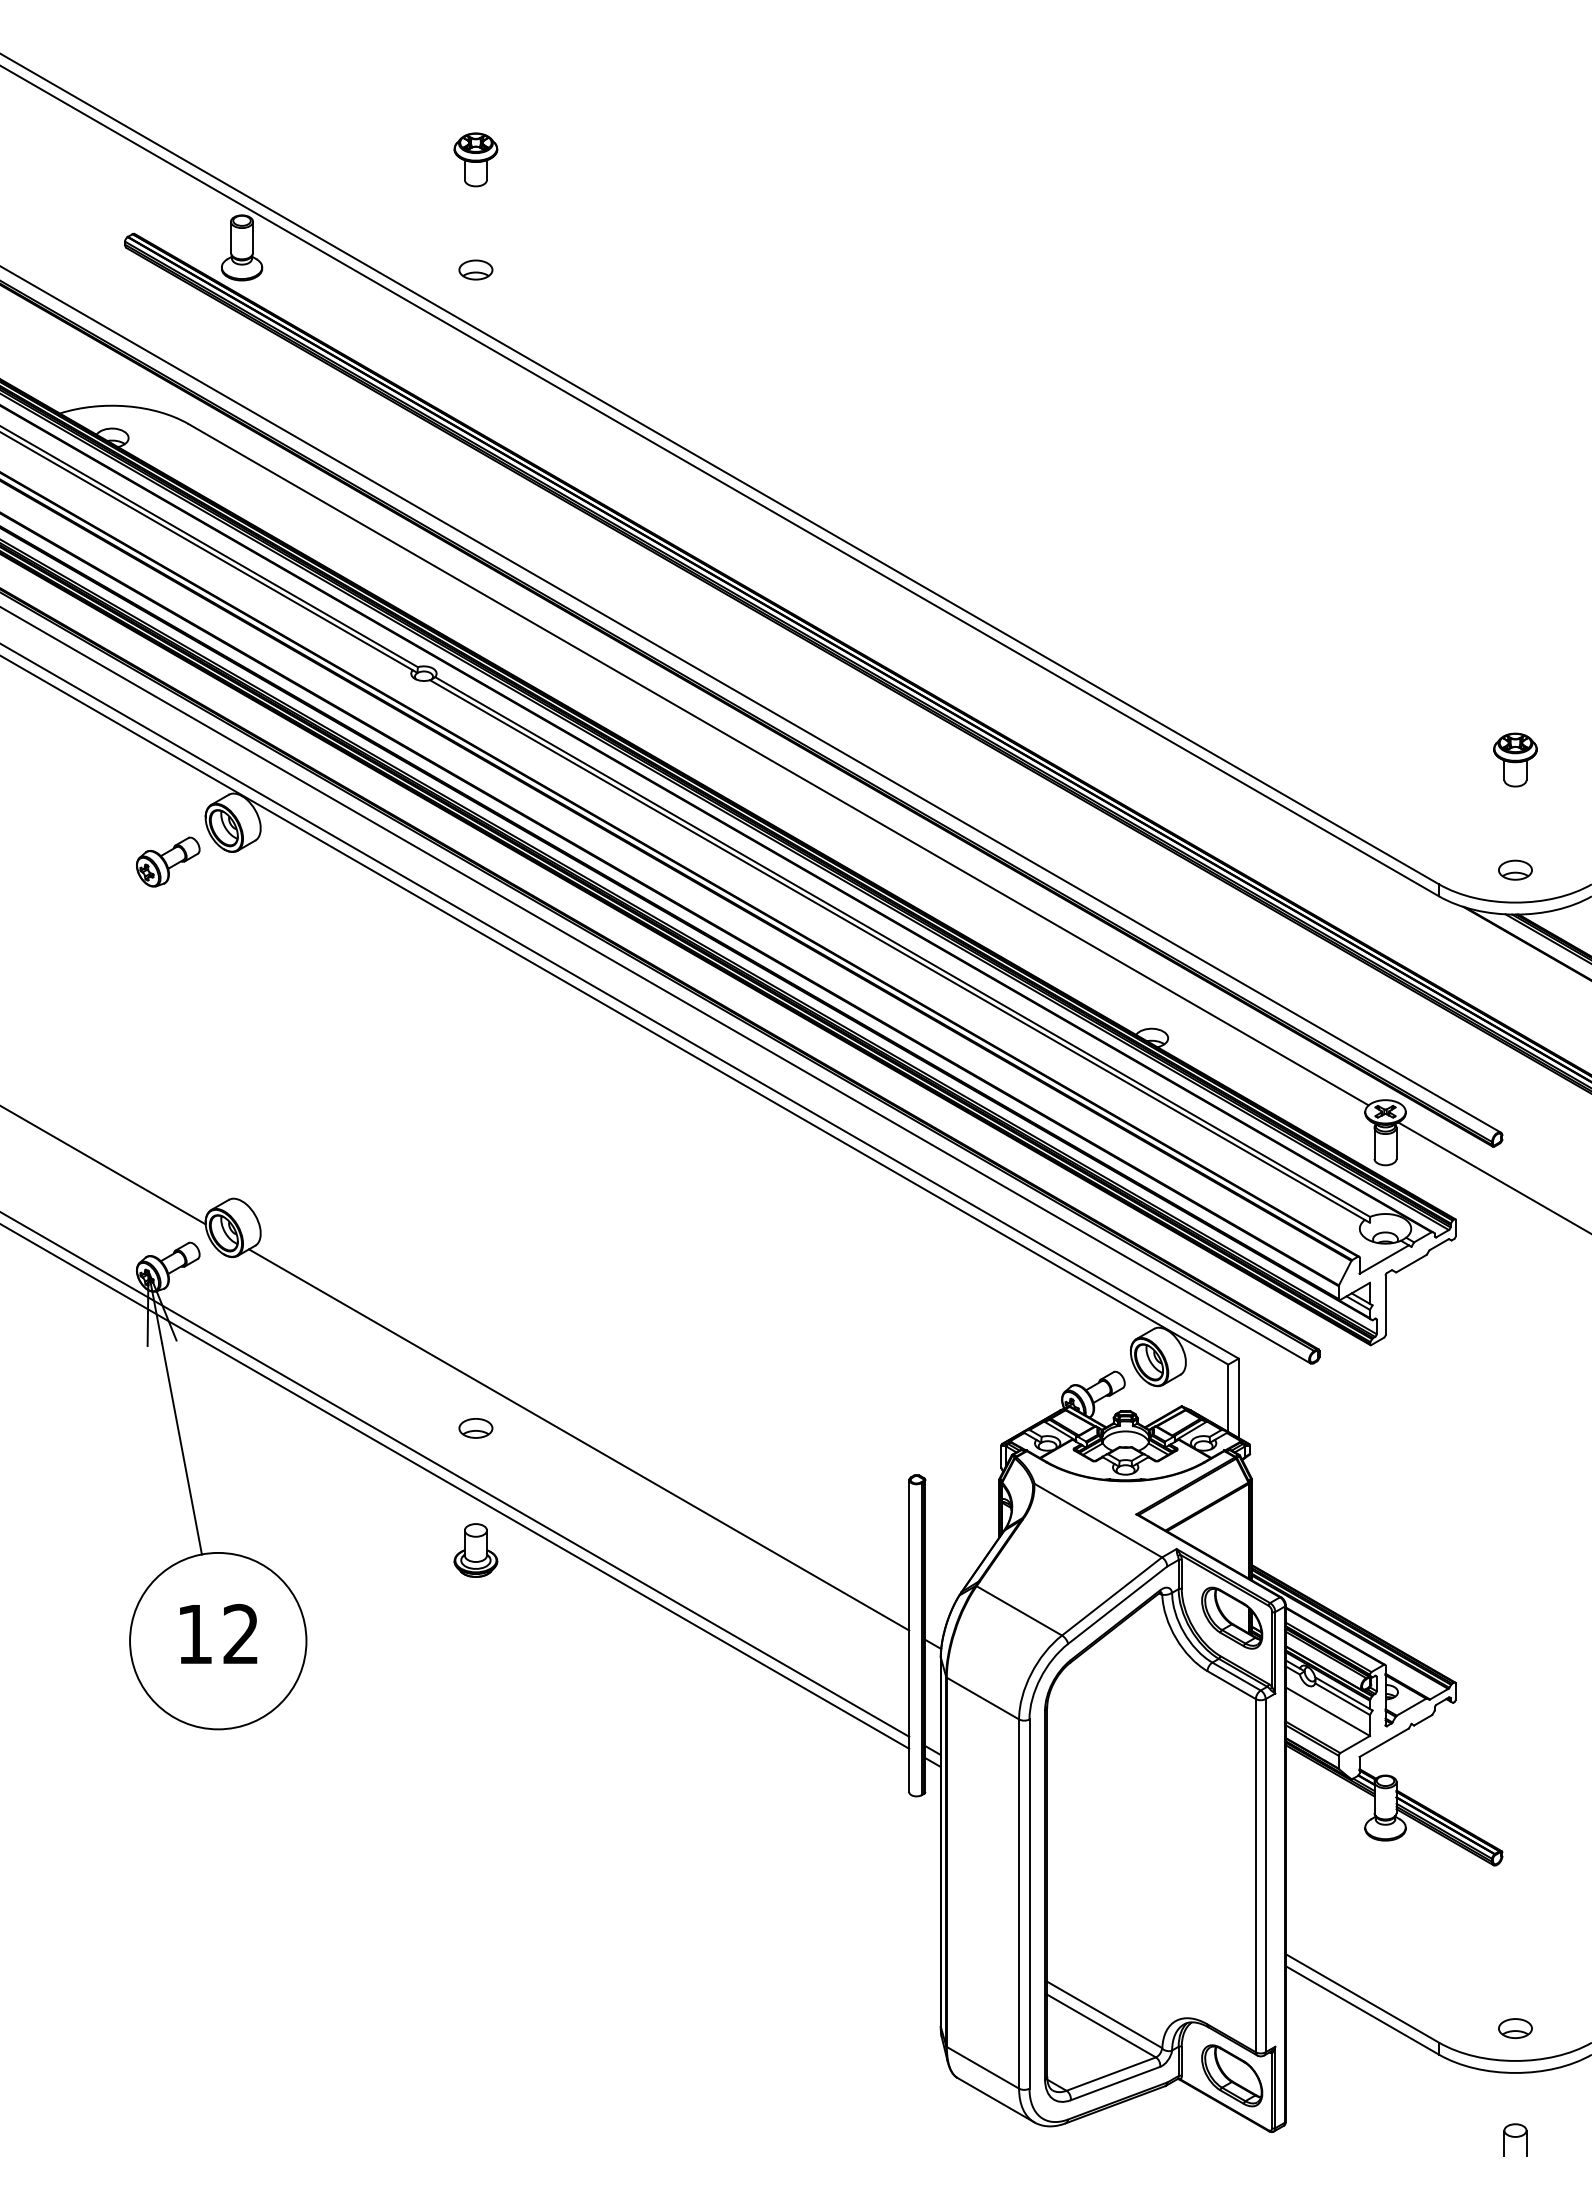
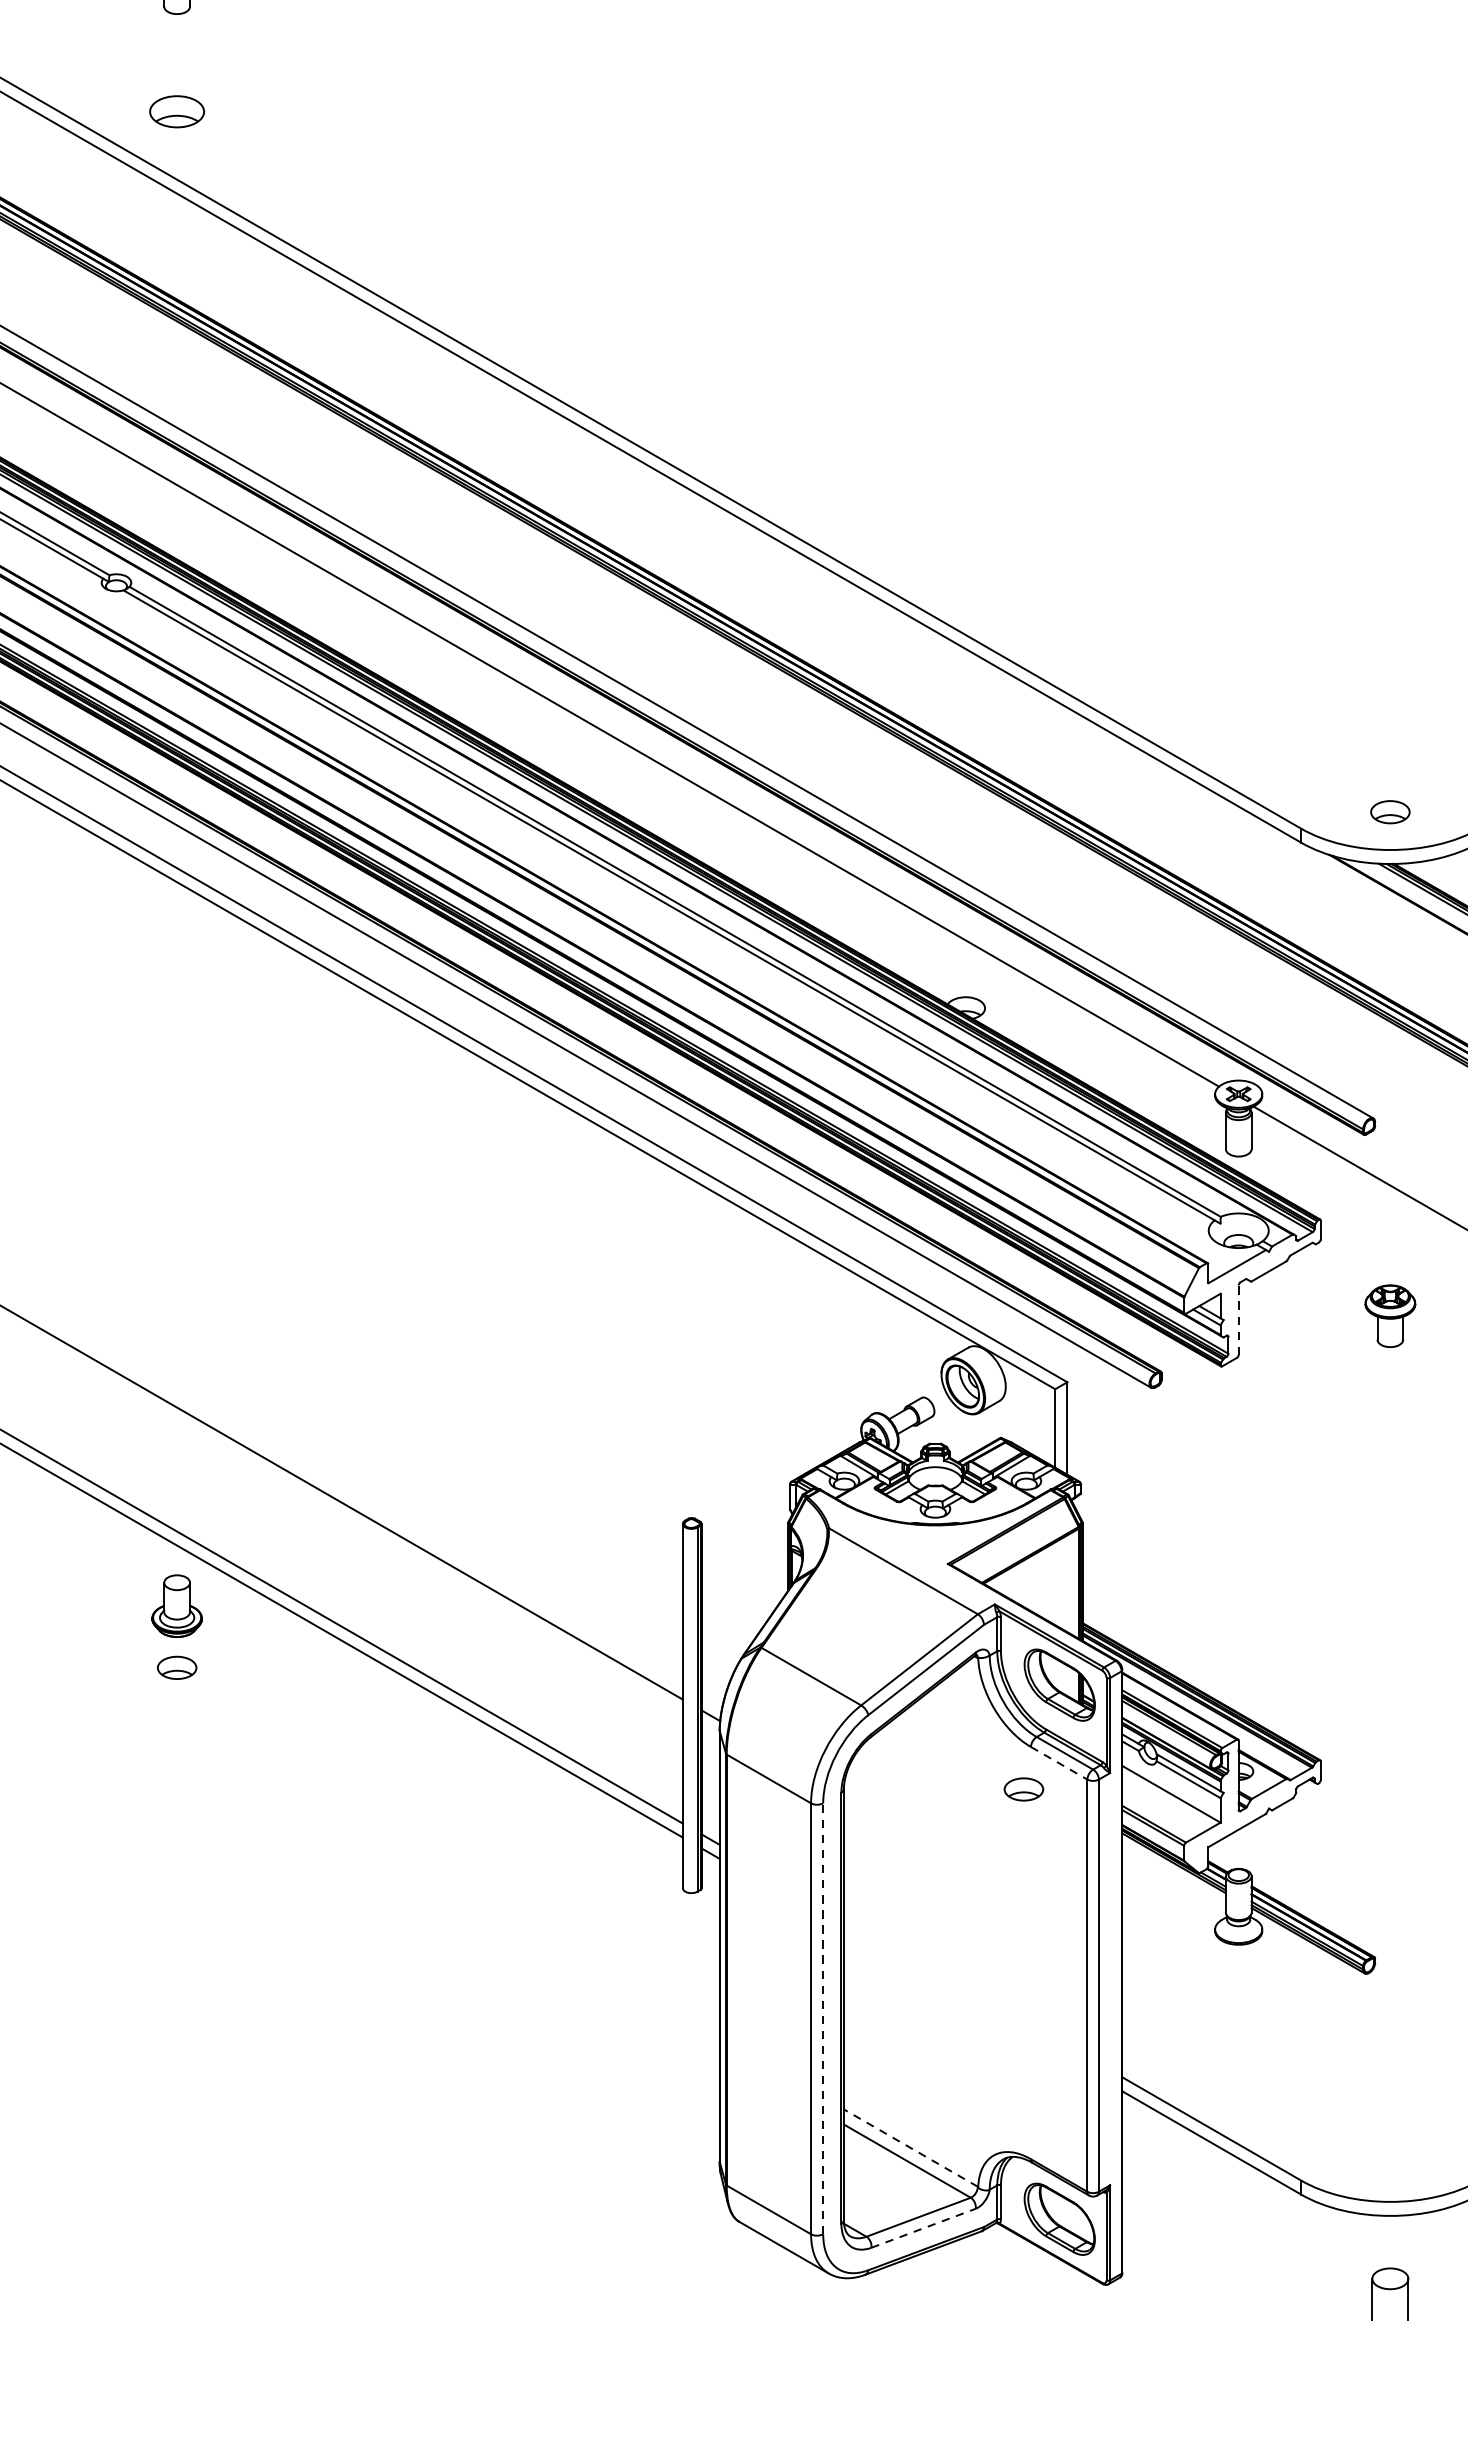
part: (475, 269) -> (176, 111), size x1.4
part: (1515, 759) -> (1390, 1315), moved
line: (1385, 1305) -> (1238, 1320), solid -> dashed
part: (475, 1428) -> (176, 1668), moved
line: (1231, 1685) -> (1058, 1763), solid -> dashed
line: (1029, 1904) -> (823, 2019), solid -> dashed
line: (1104, 2014) -> (910, 2147), solid -> dashed
part: (1515, 2028) -> (1023, 1789), moved
line: (1115, 2083) -> (923, 2228), solid -> dashed
part: (1515, 2139) -> (1390, 2293), size x1.4

